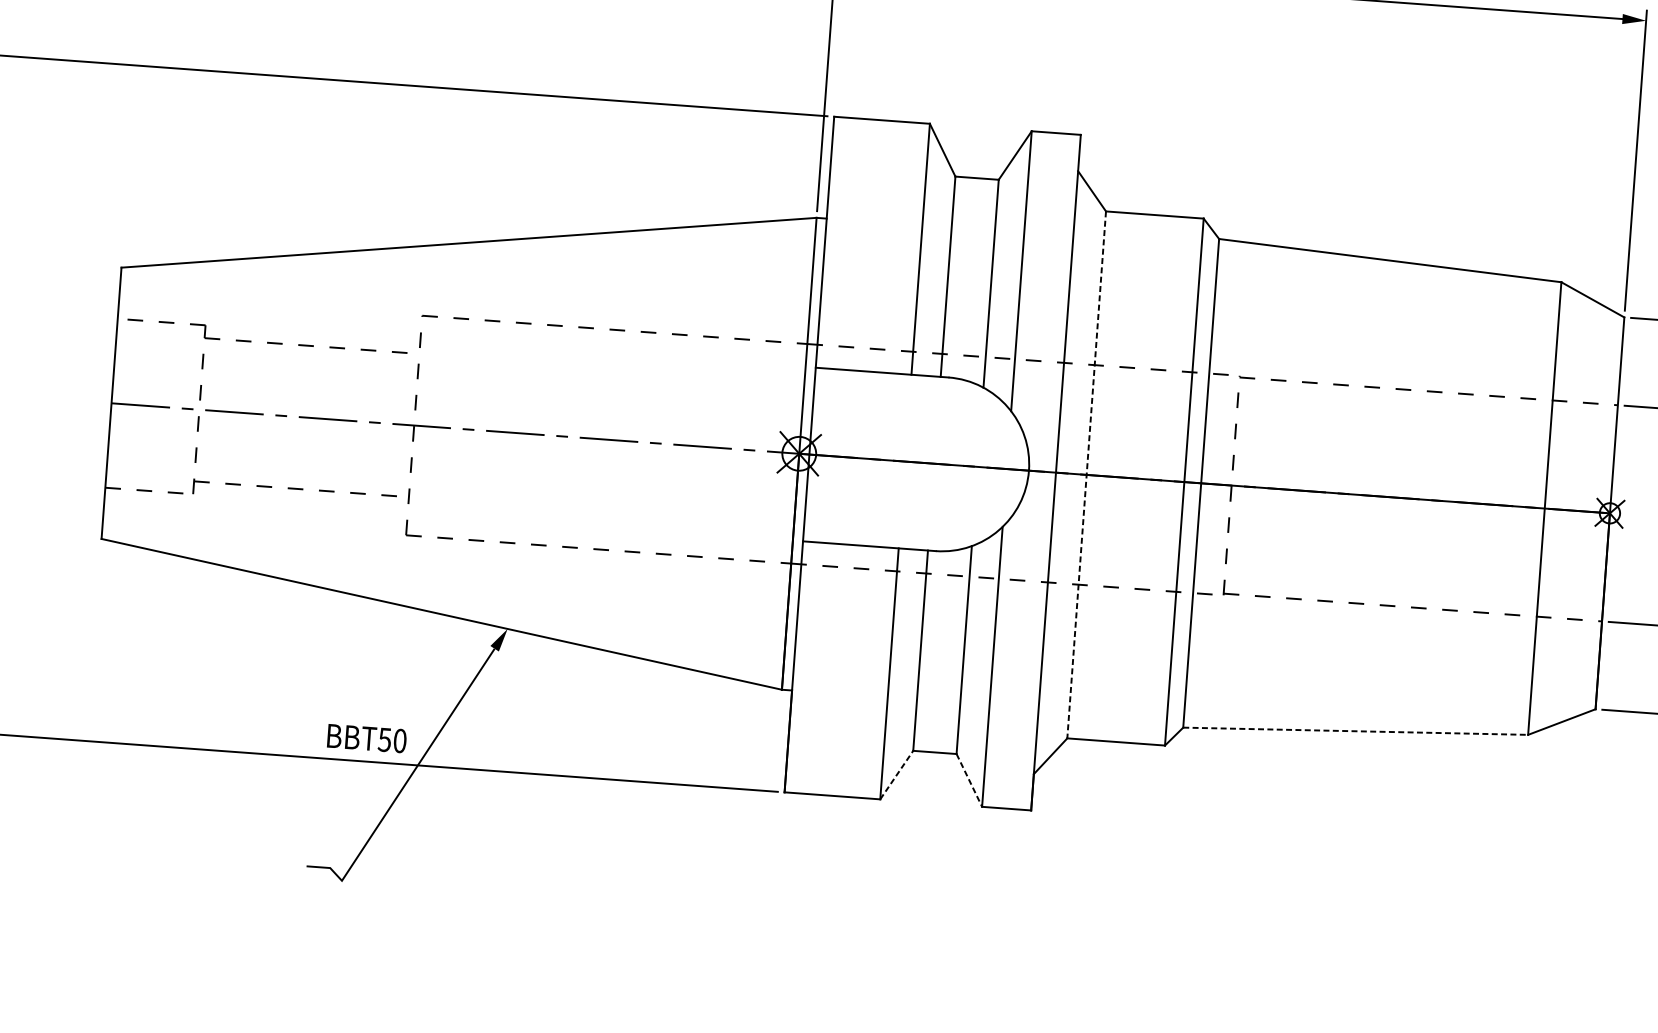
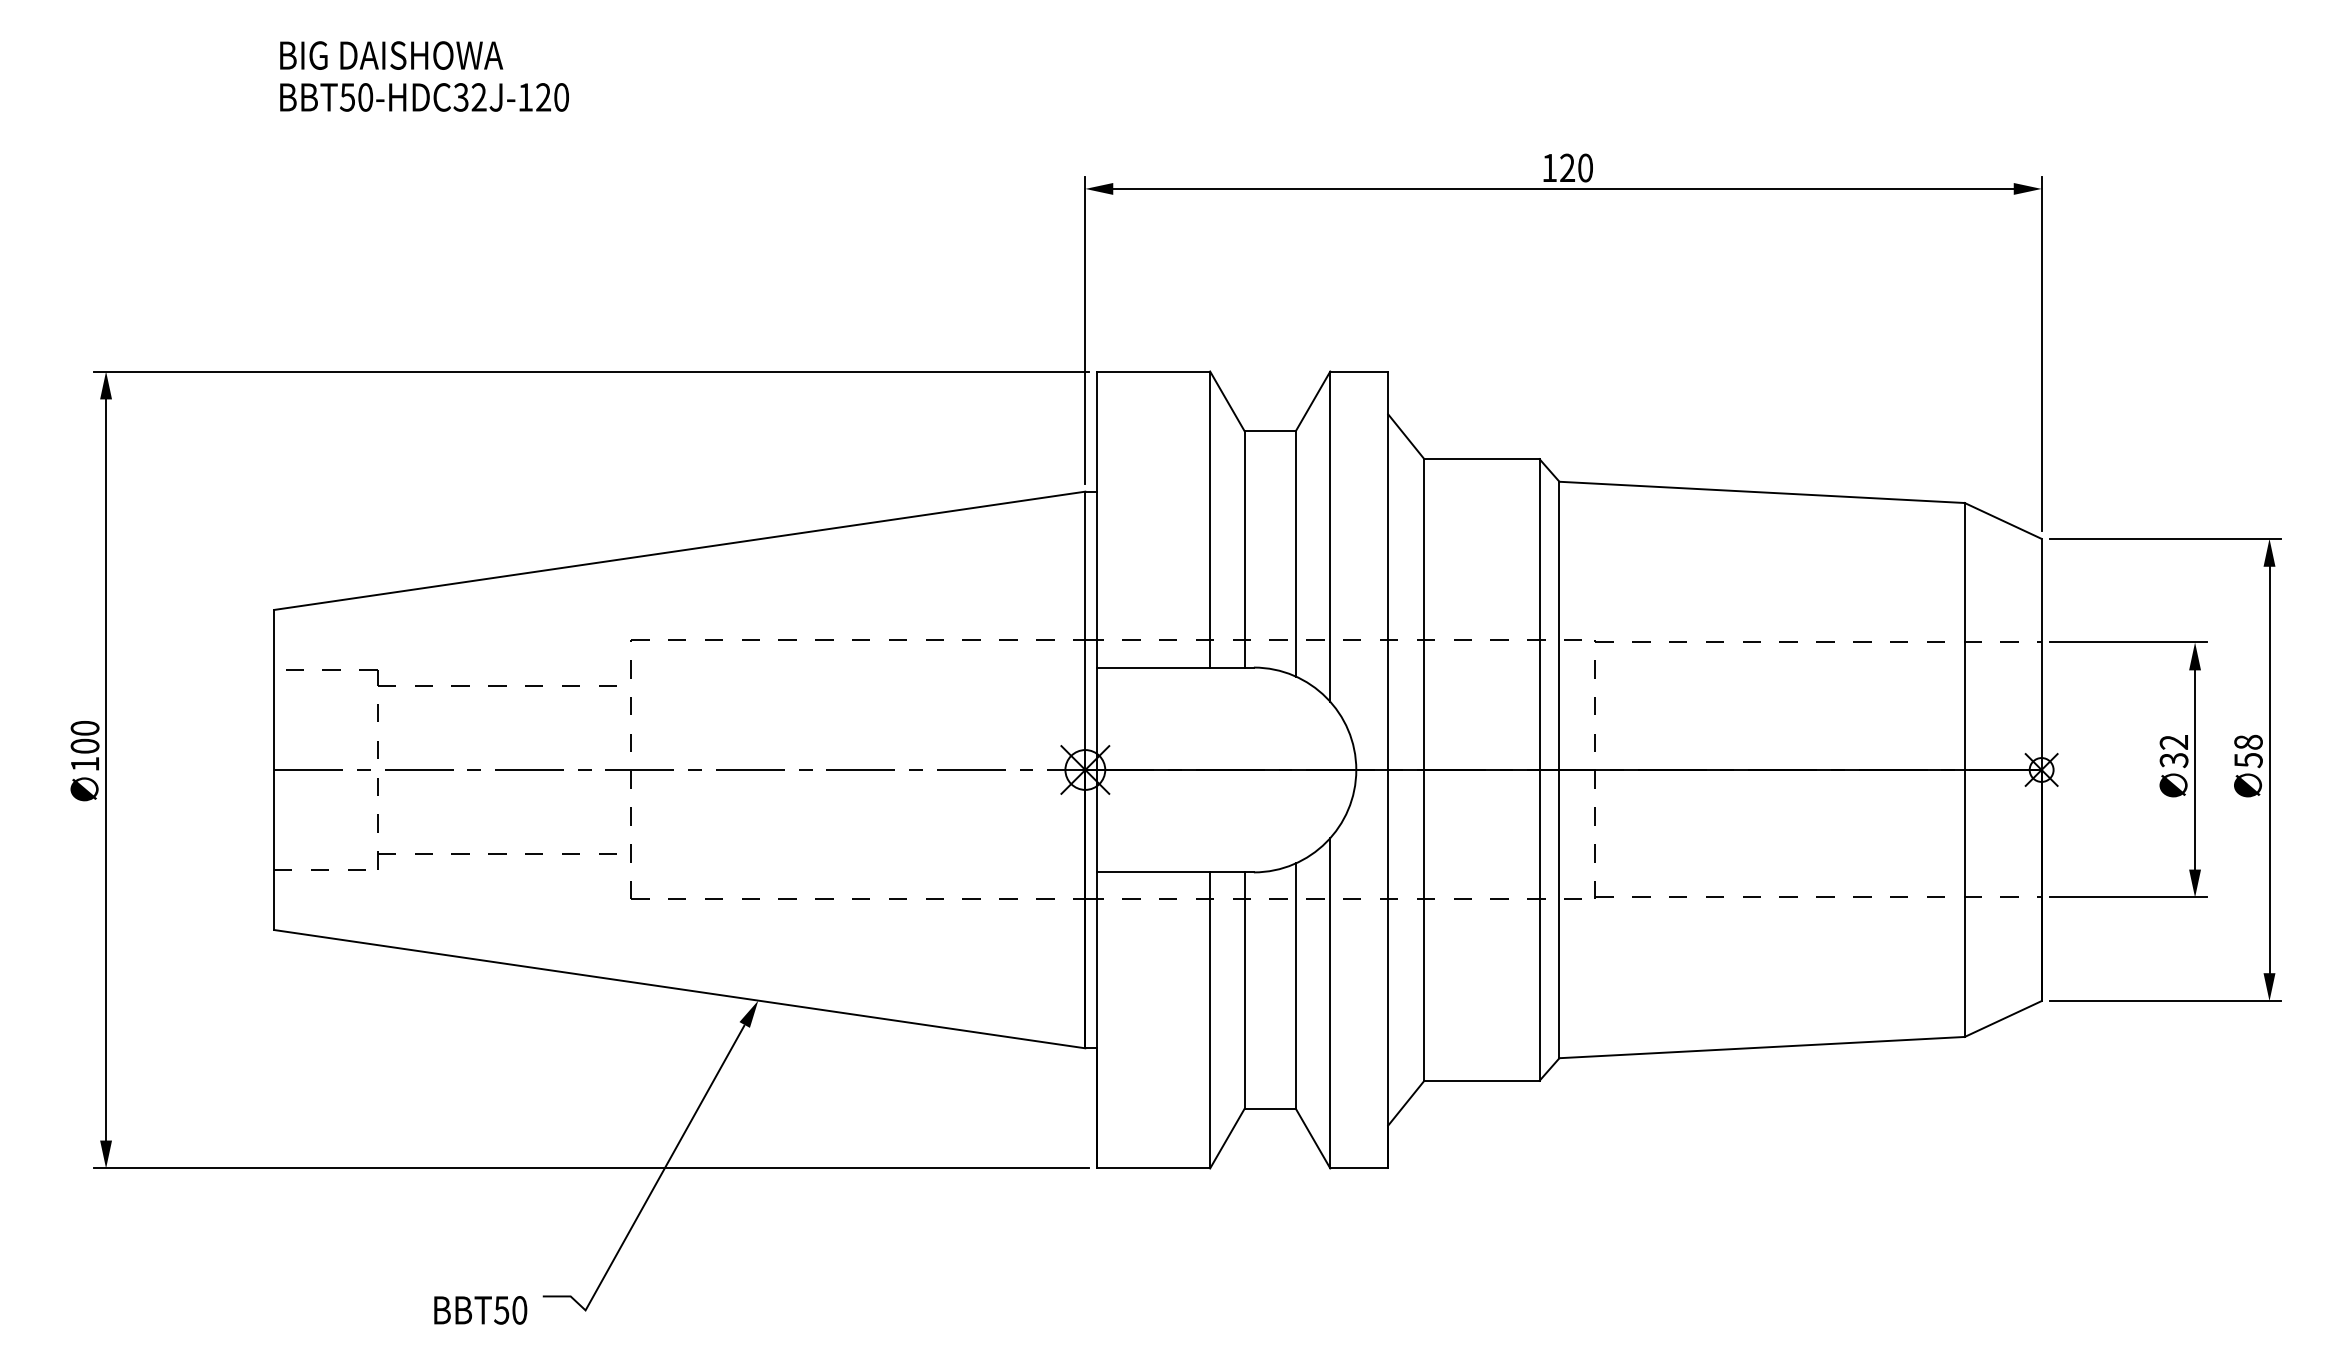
line: (1086, 474) -> (1424, 769), dashed -> solid
line: (1356, 731) -> (1762, 1047), dashed -> solid
text: (366, 738) -> (480, 1310), moved
line: (896, 775) -> (1227, 1138), dashed -> solid
line: (969, 780) -> (1313, 1138), dashed -> solid

